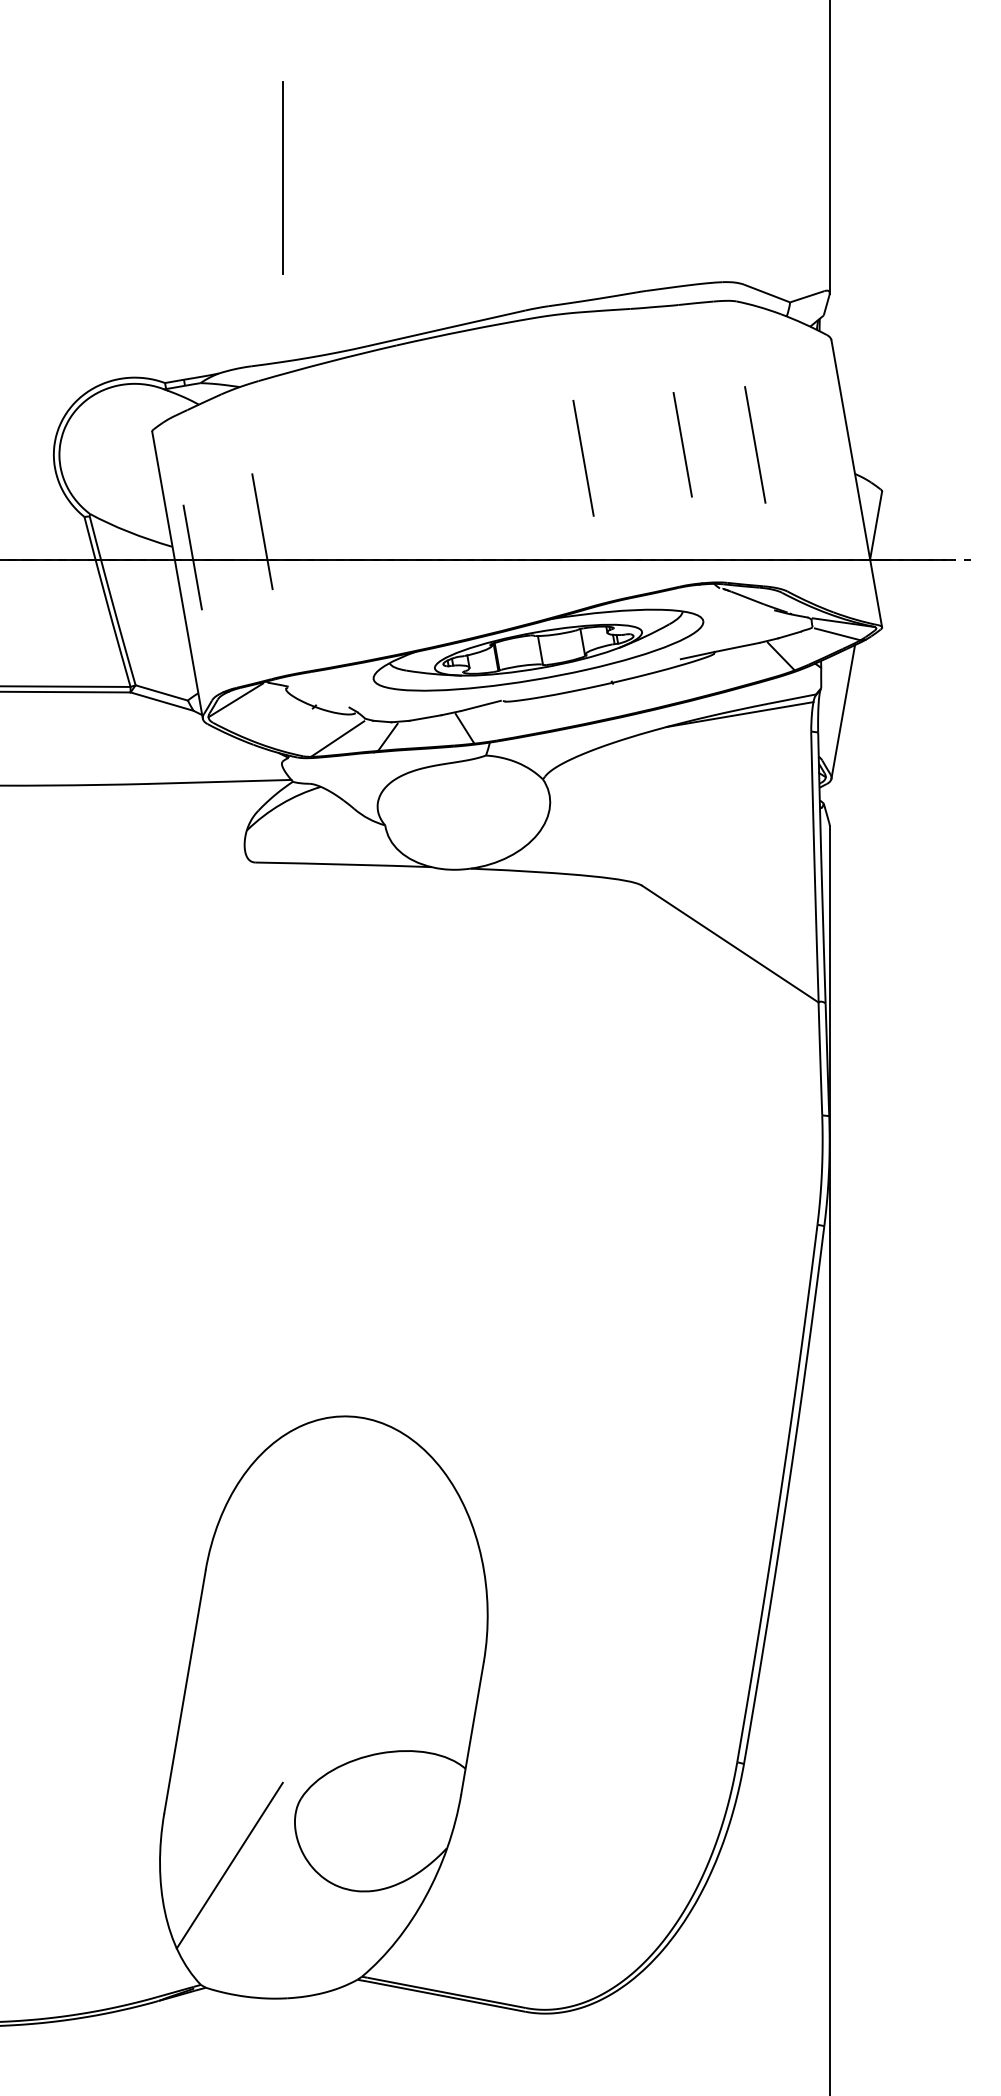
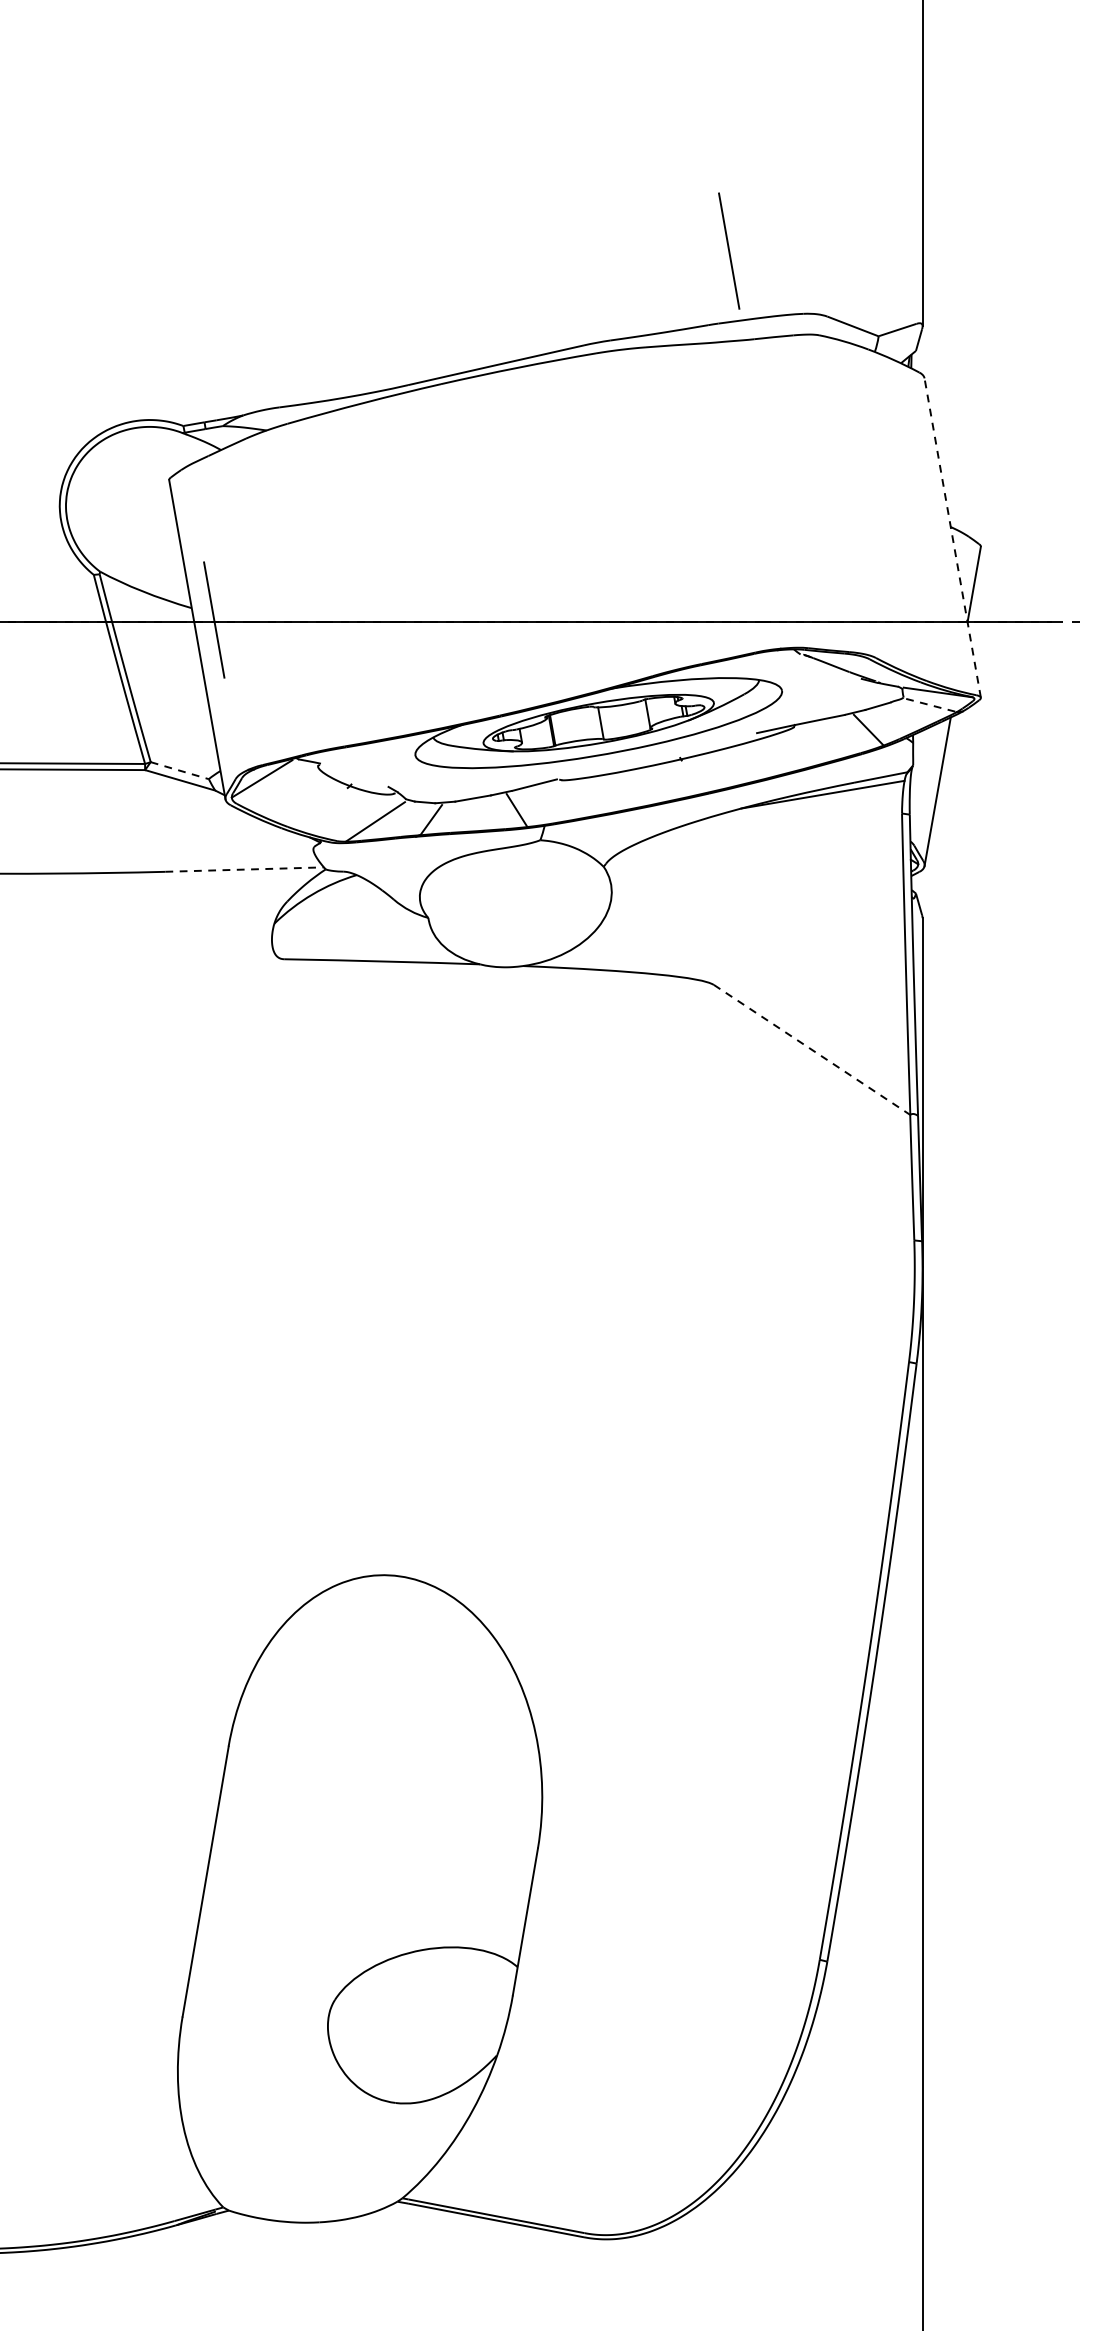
line: (282, 177) -> (314, 197), removed
line: (682, 444) -> (728, 250), moved
line: (755, 444) -> (840, 494), removed
line: (583, 457) -> (648, 508), removed
line: (856, 483) -> (952, 537), solid -> dashed
line: (262, 531) -> (291, 591), removed
line: (837, 634) -> (931, 705), solid -> dashed
line: (162, 693) -> (180, 771), solid -> dashed
line: (220, 781) -> (245, 869), solid -> dashed
line: (730, 944) -> (812, 1050), solid -> dashed
line: (229, 1865) -> (255, 2074), removed

